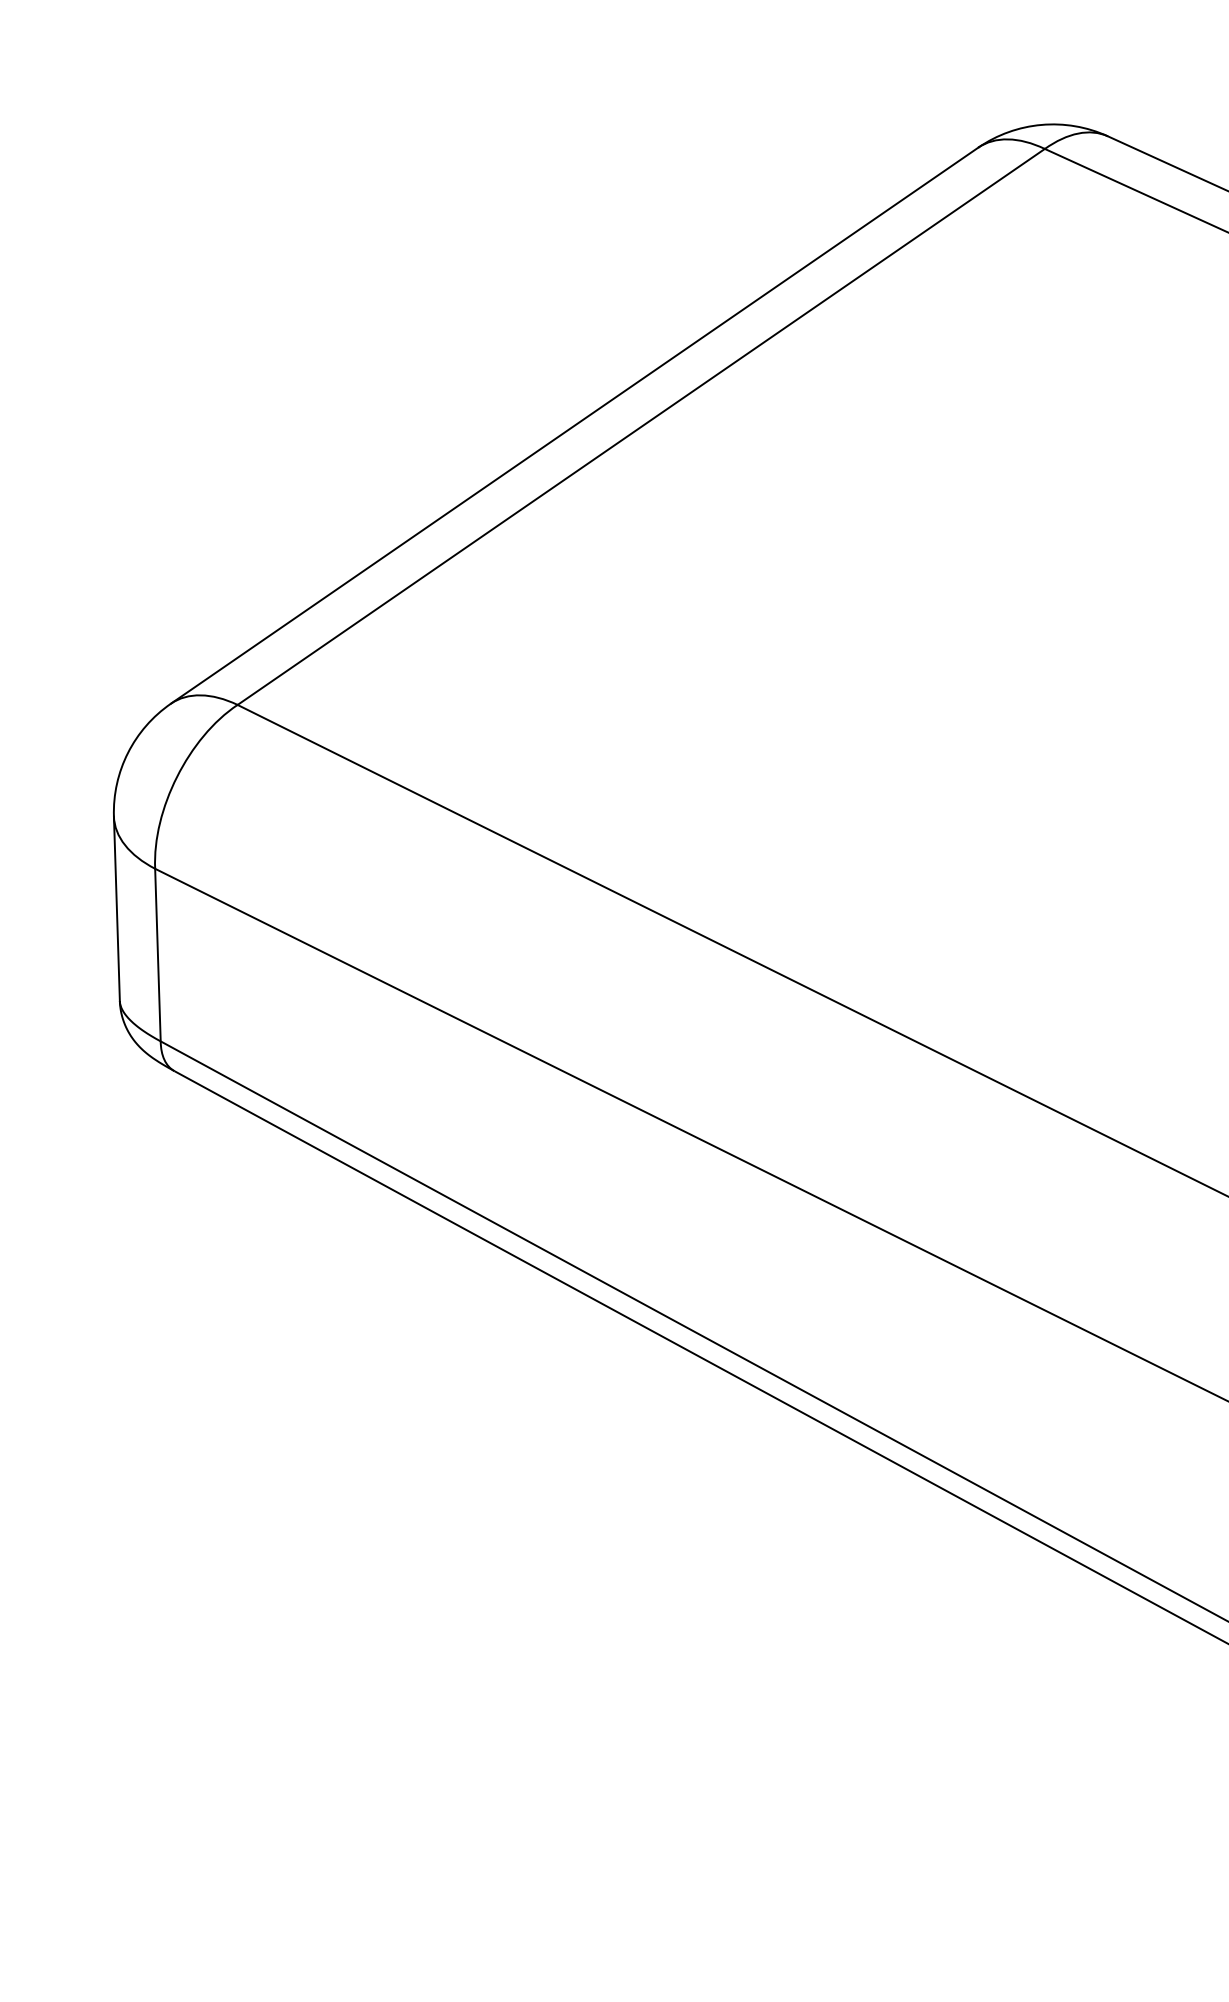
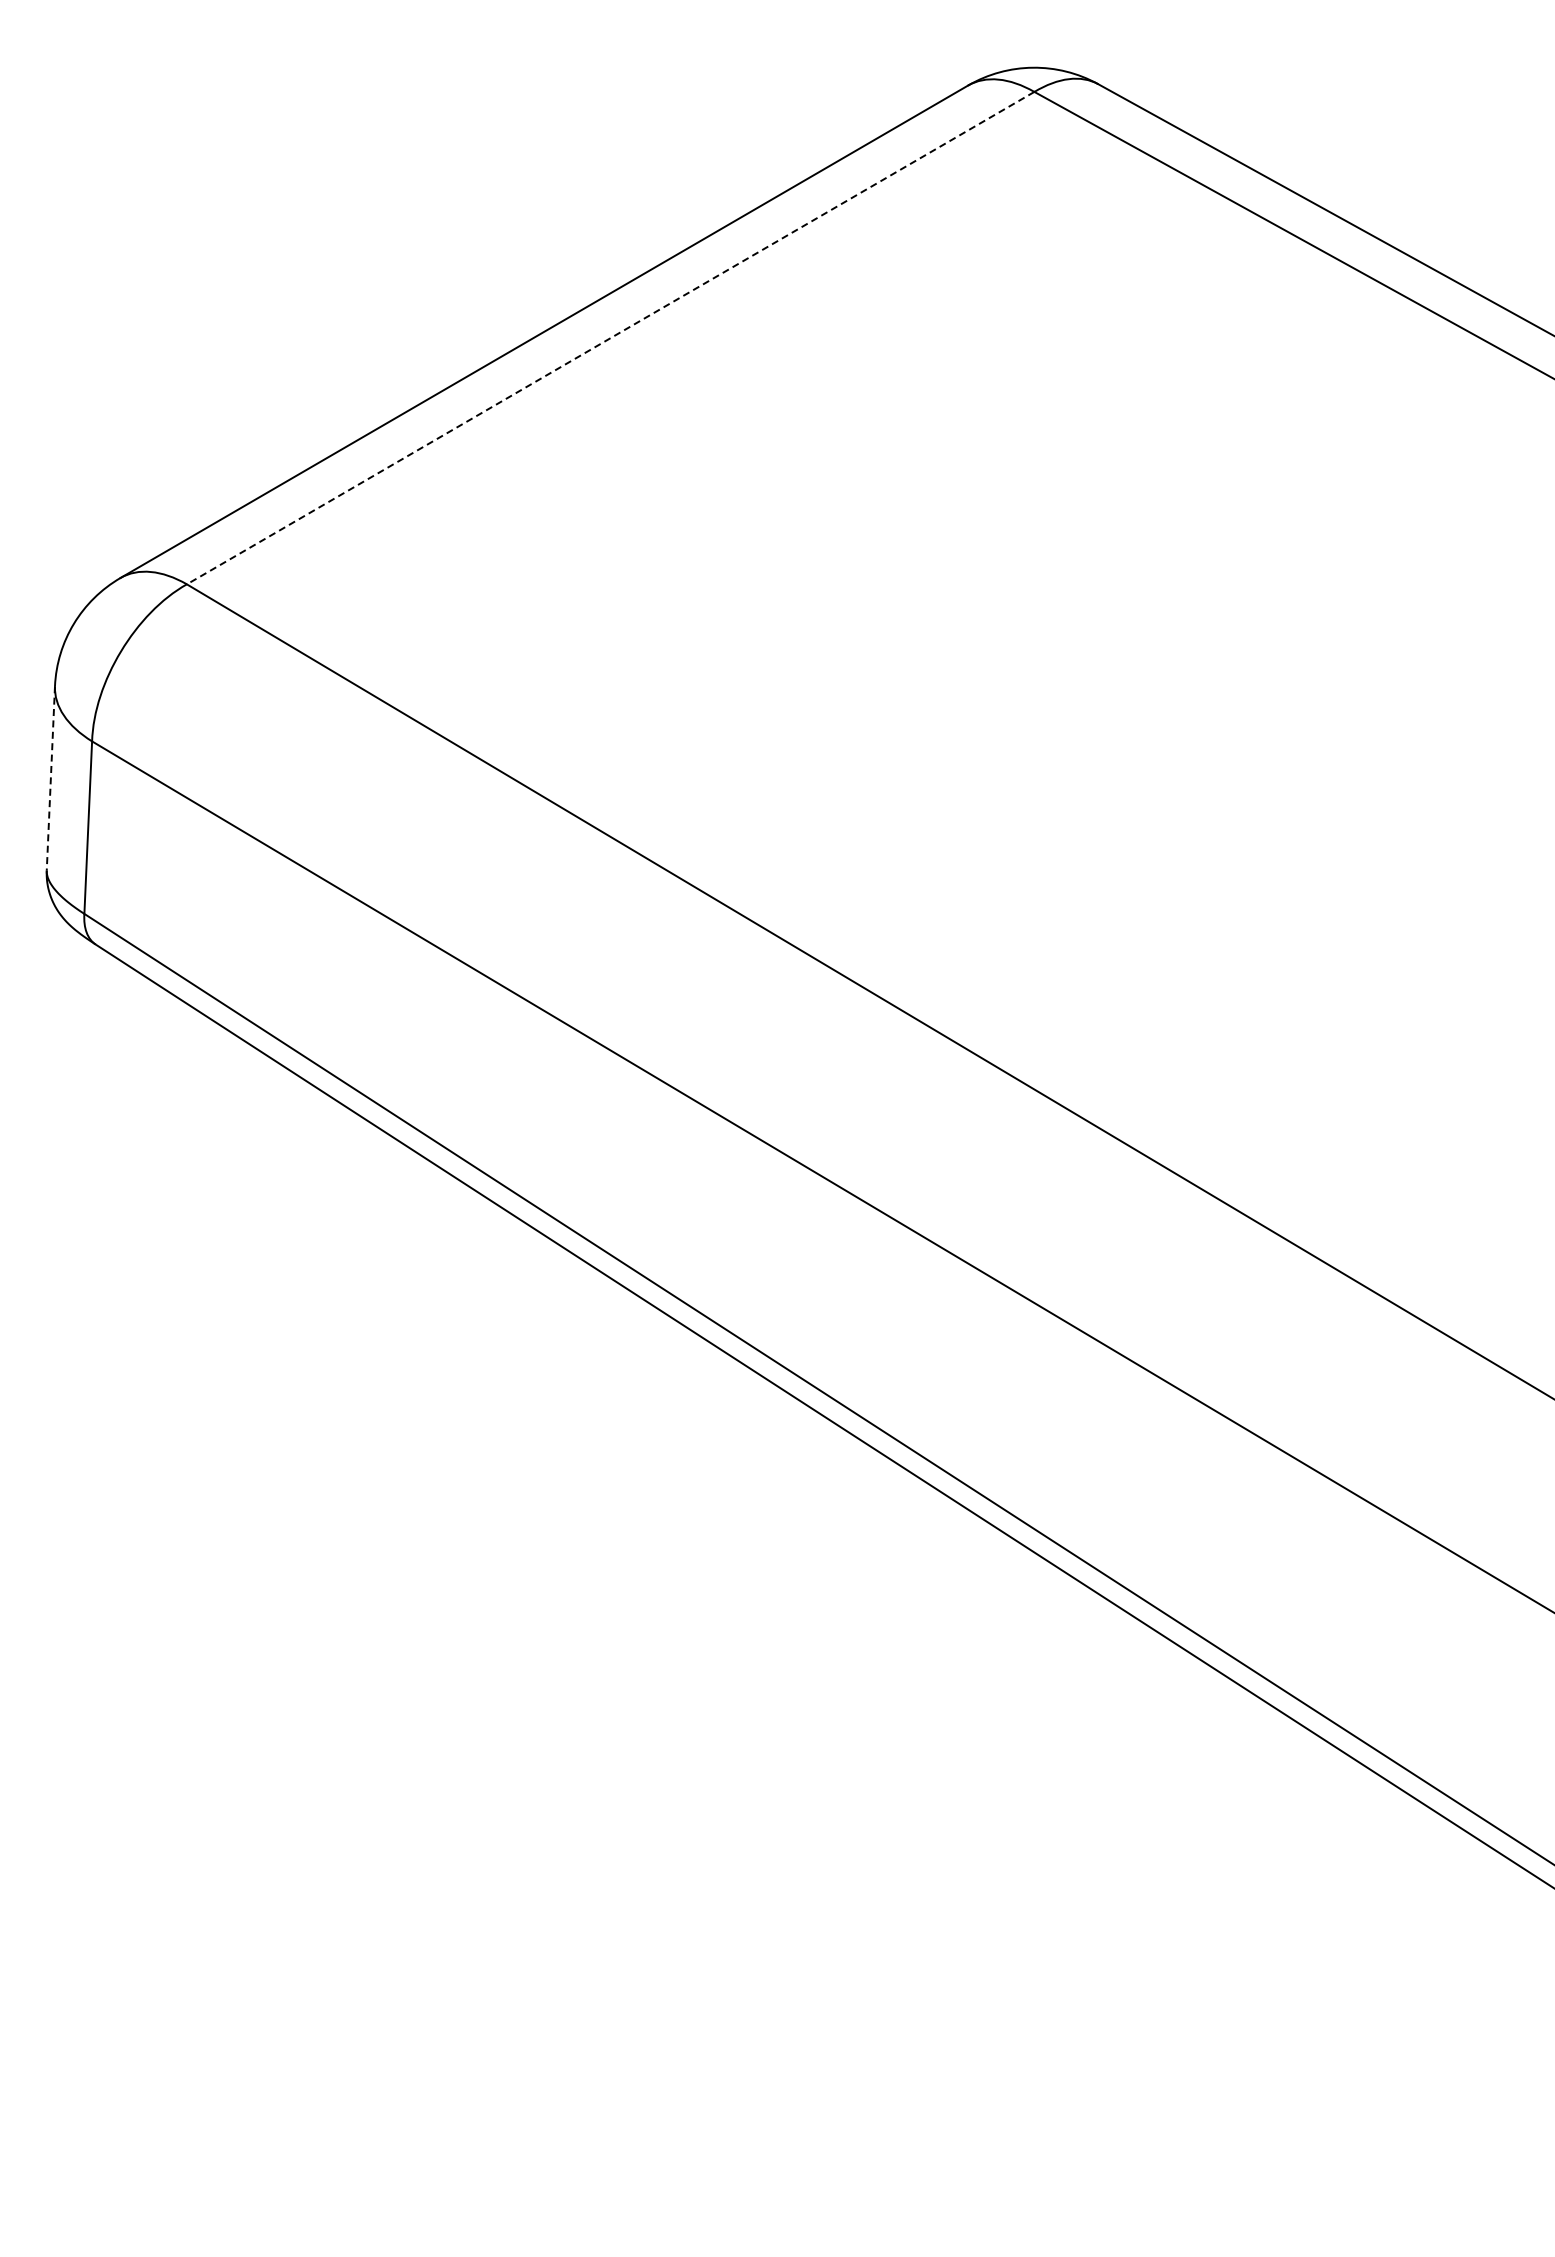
line: (641, 427) -> (610, 338), solid -> dashed
line: (116, 908) -> (50, 778), solid -> dashed

